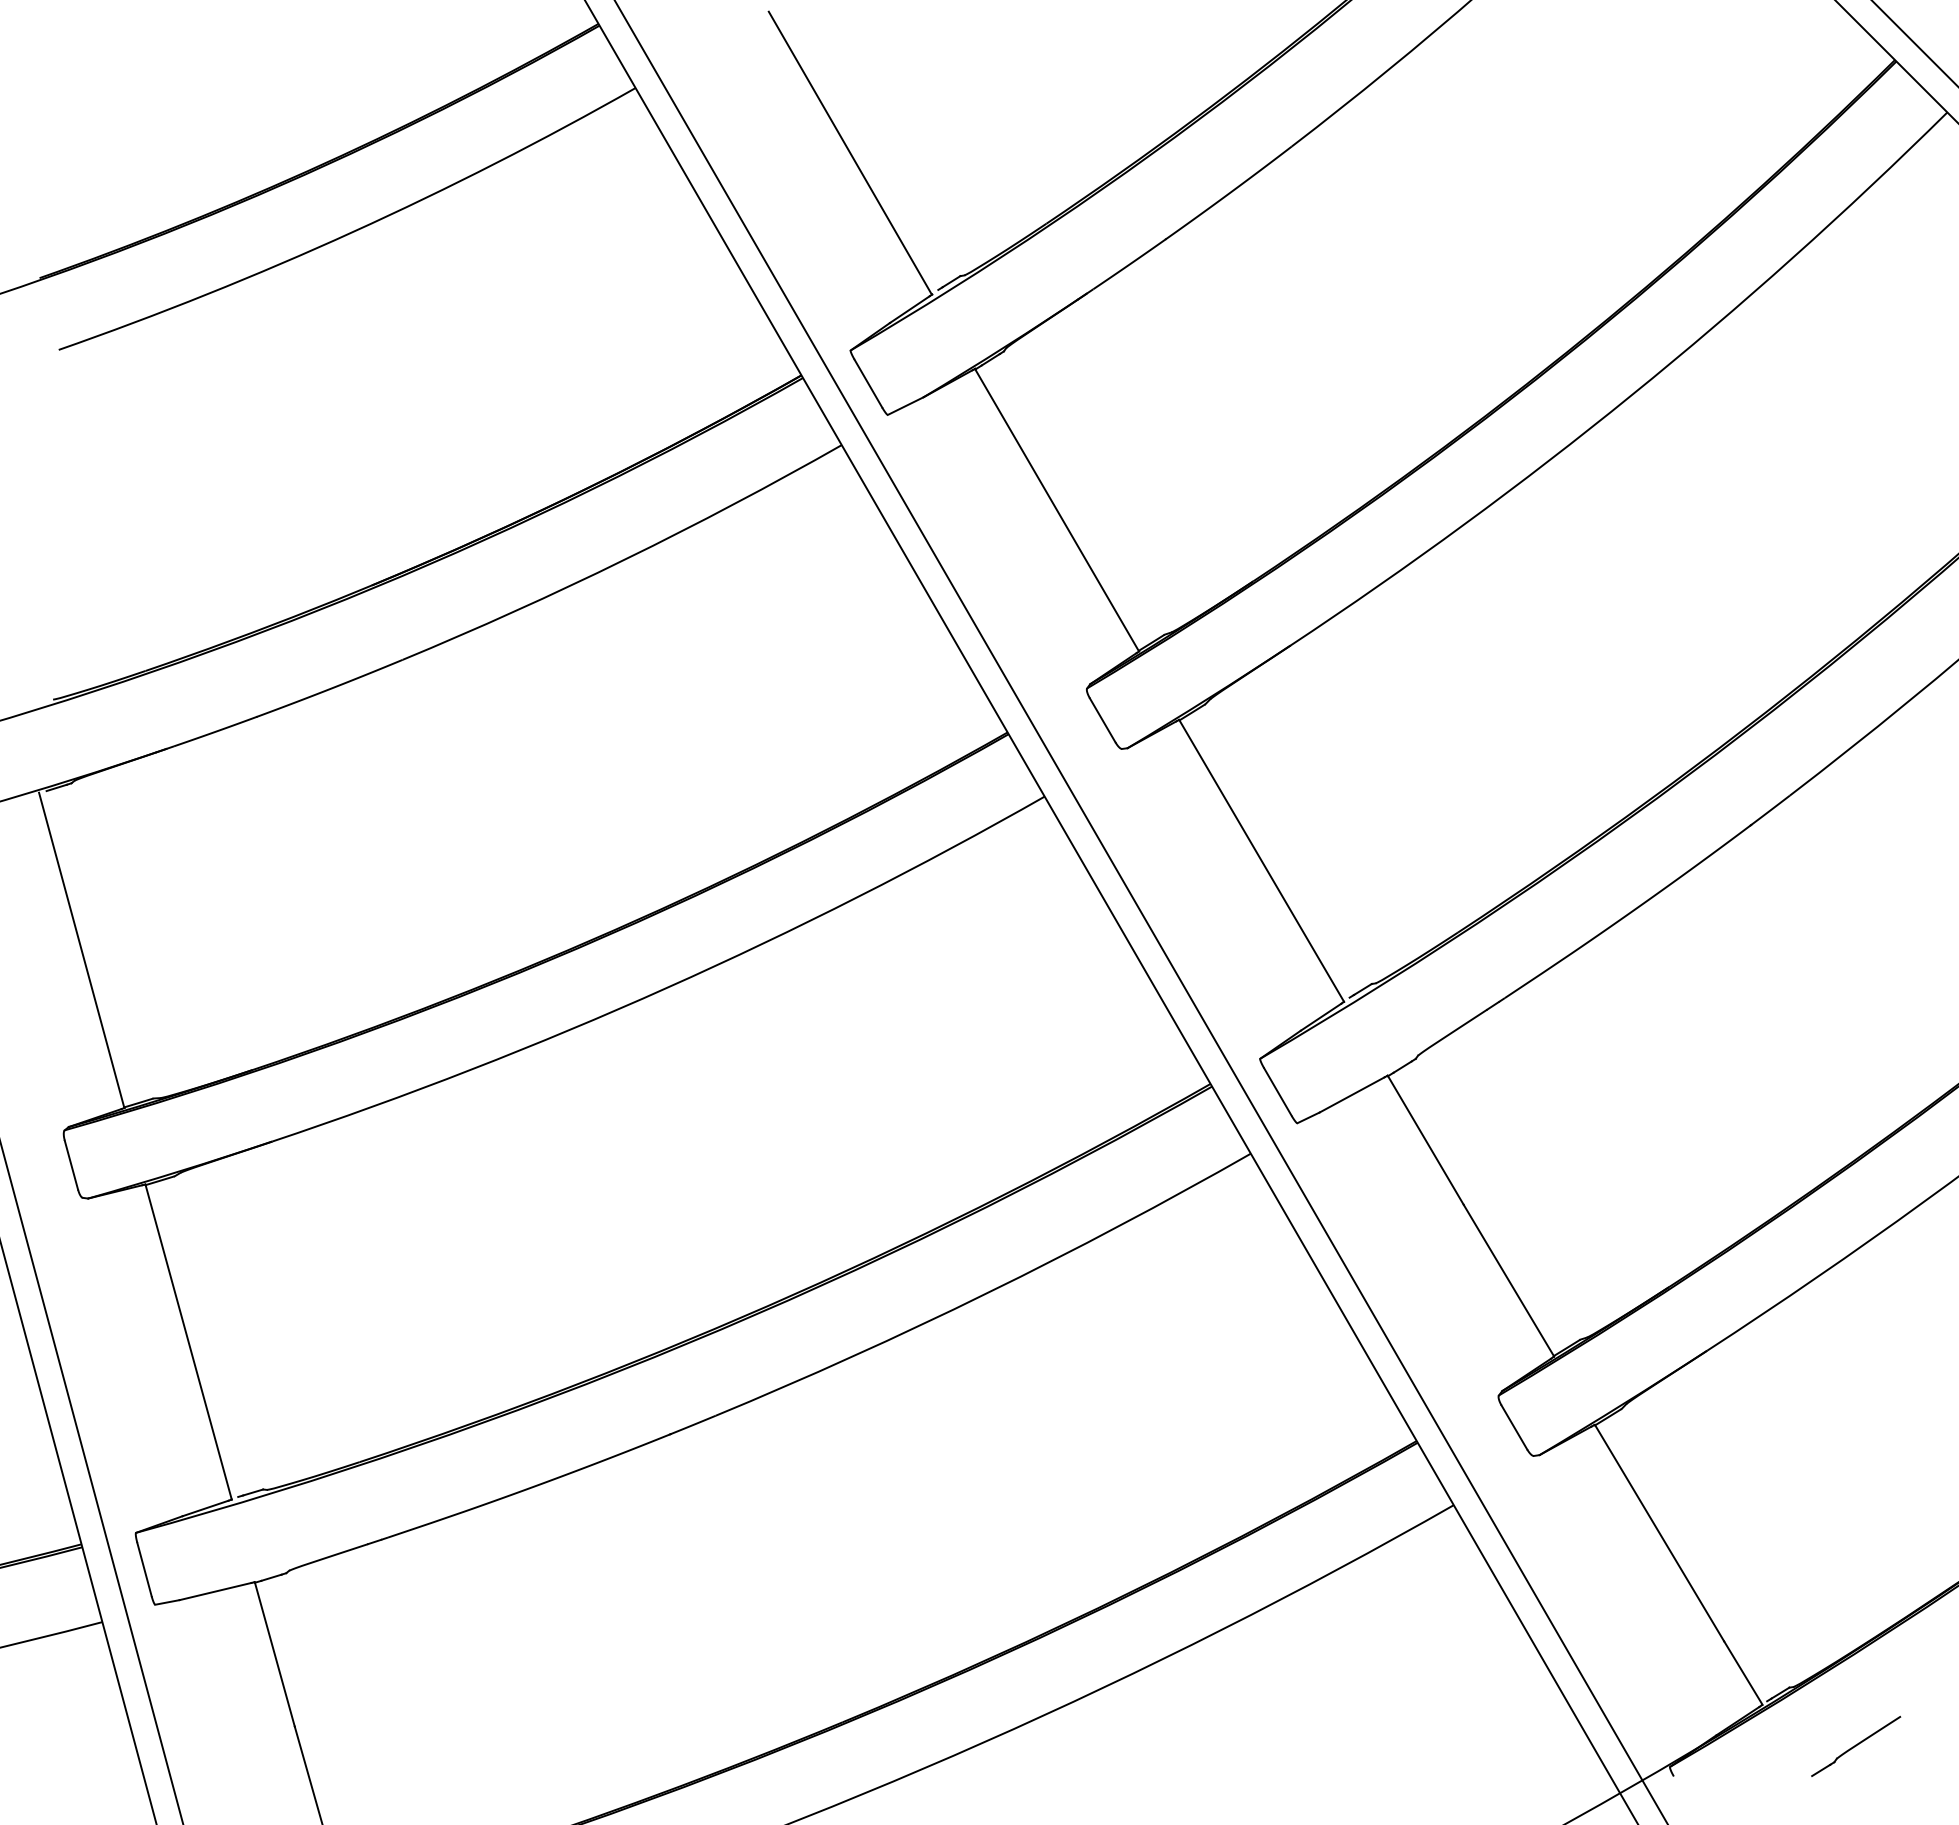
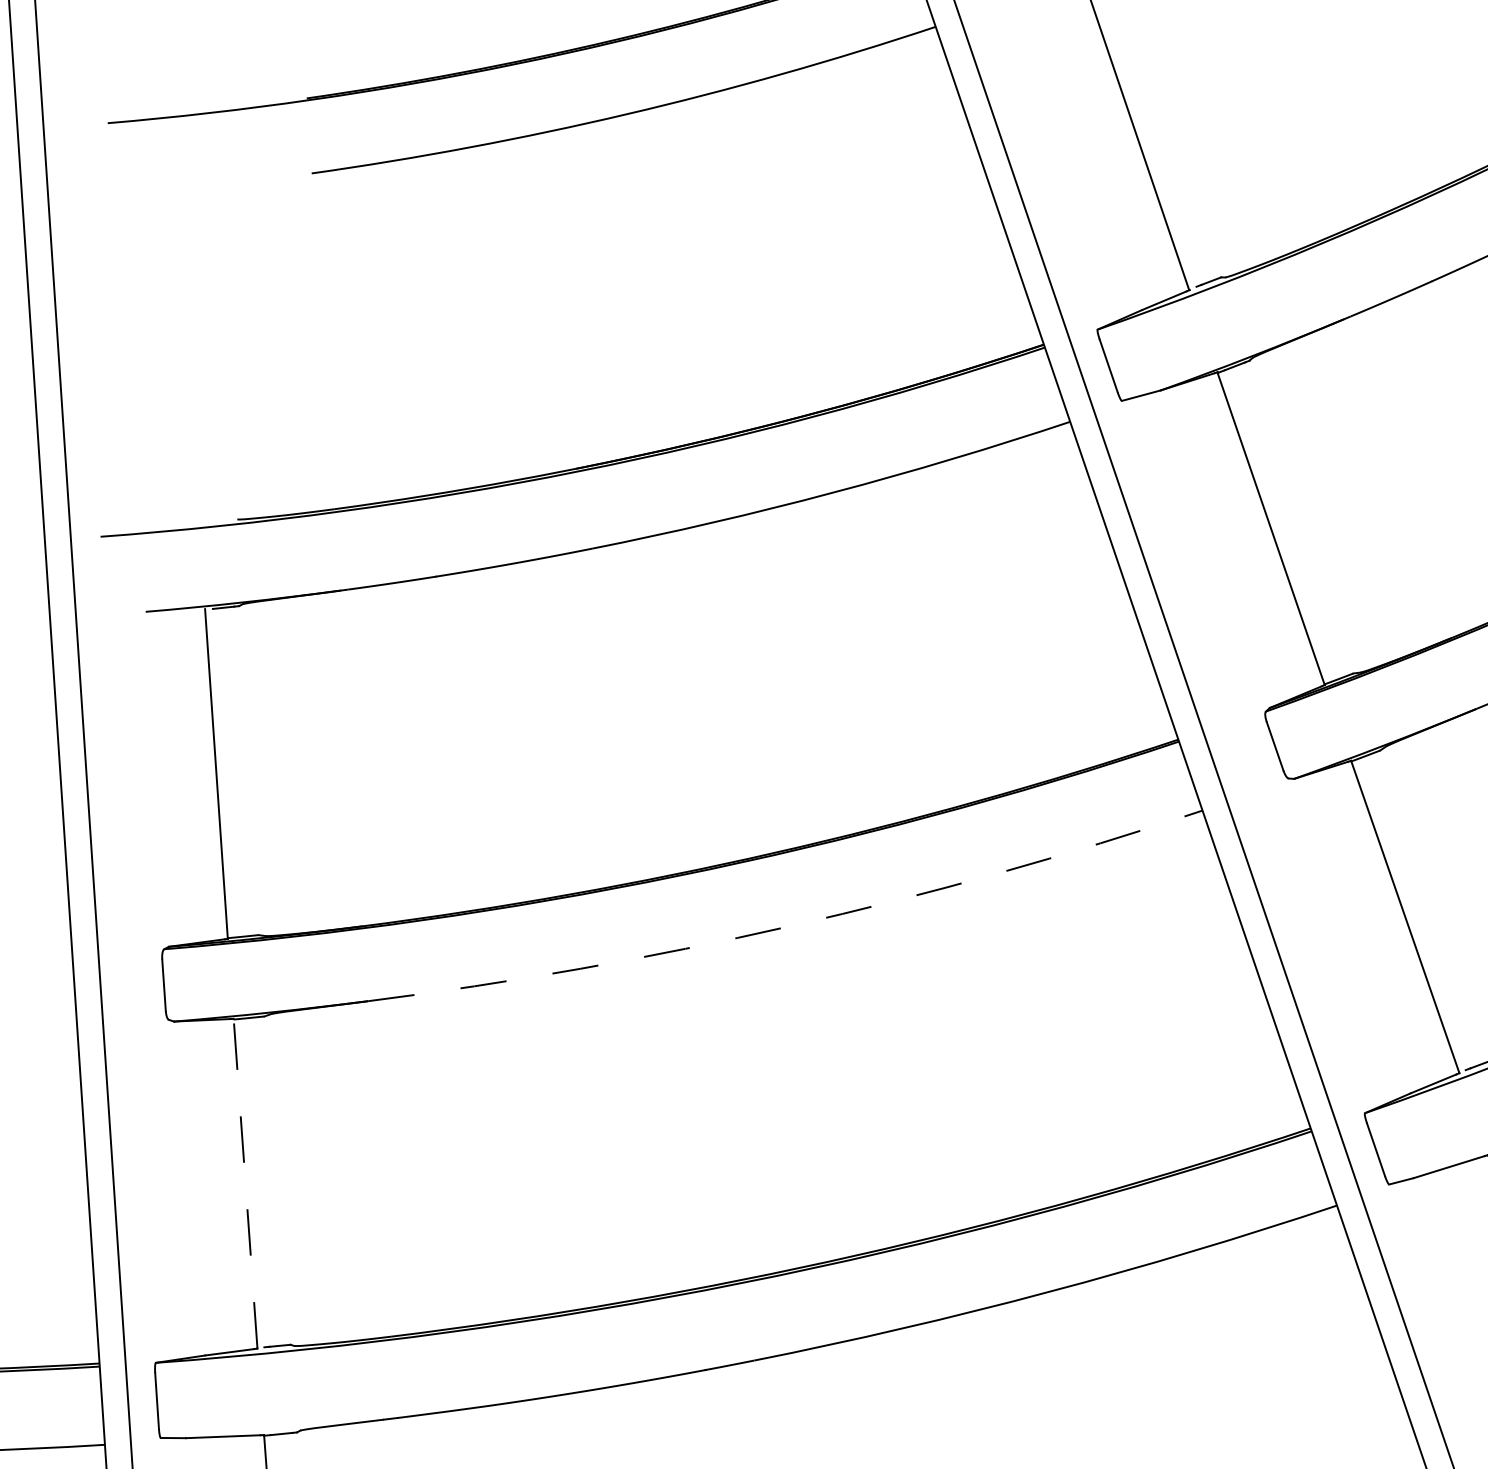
arc: (667, 987) -> (790, 925), solid -> dashed
line: (188, 1341) -> (245, 1183), solid -> dashed

